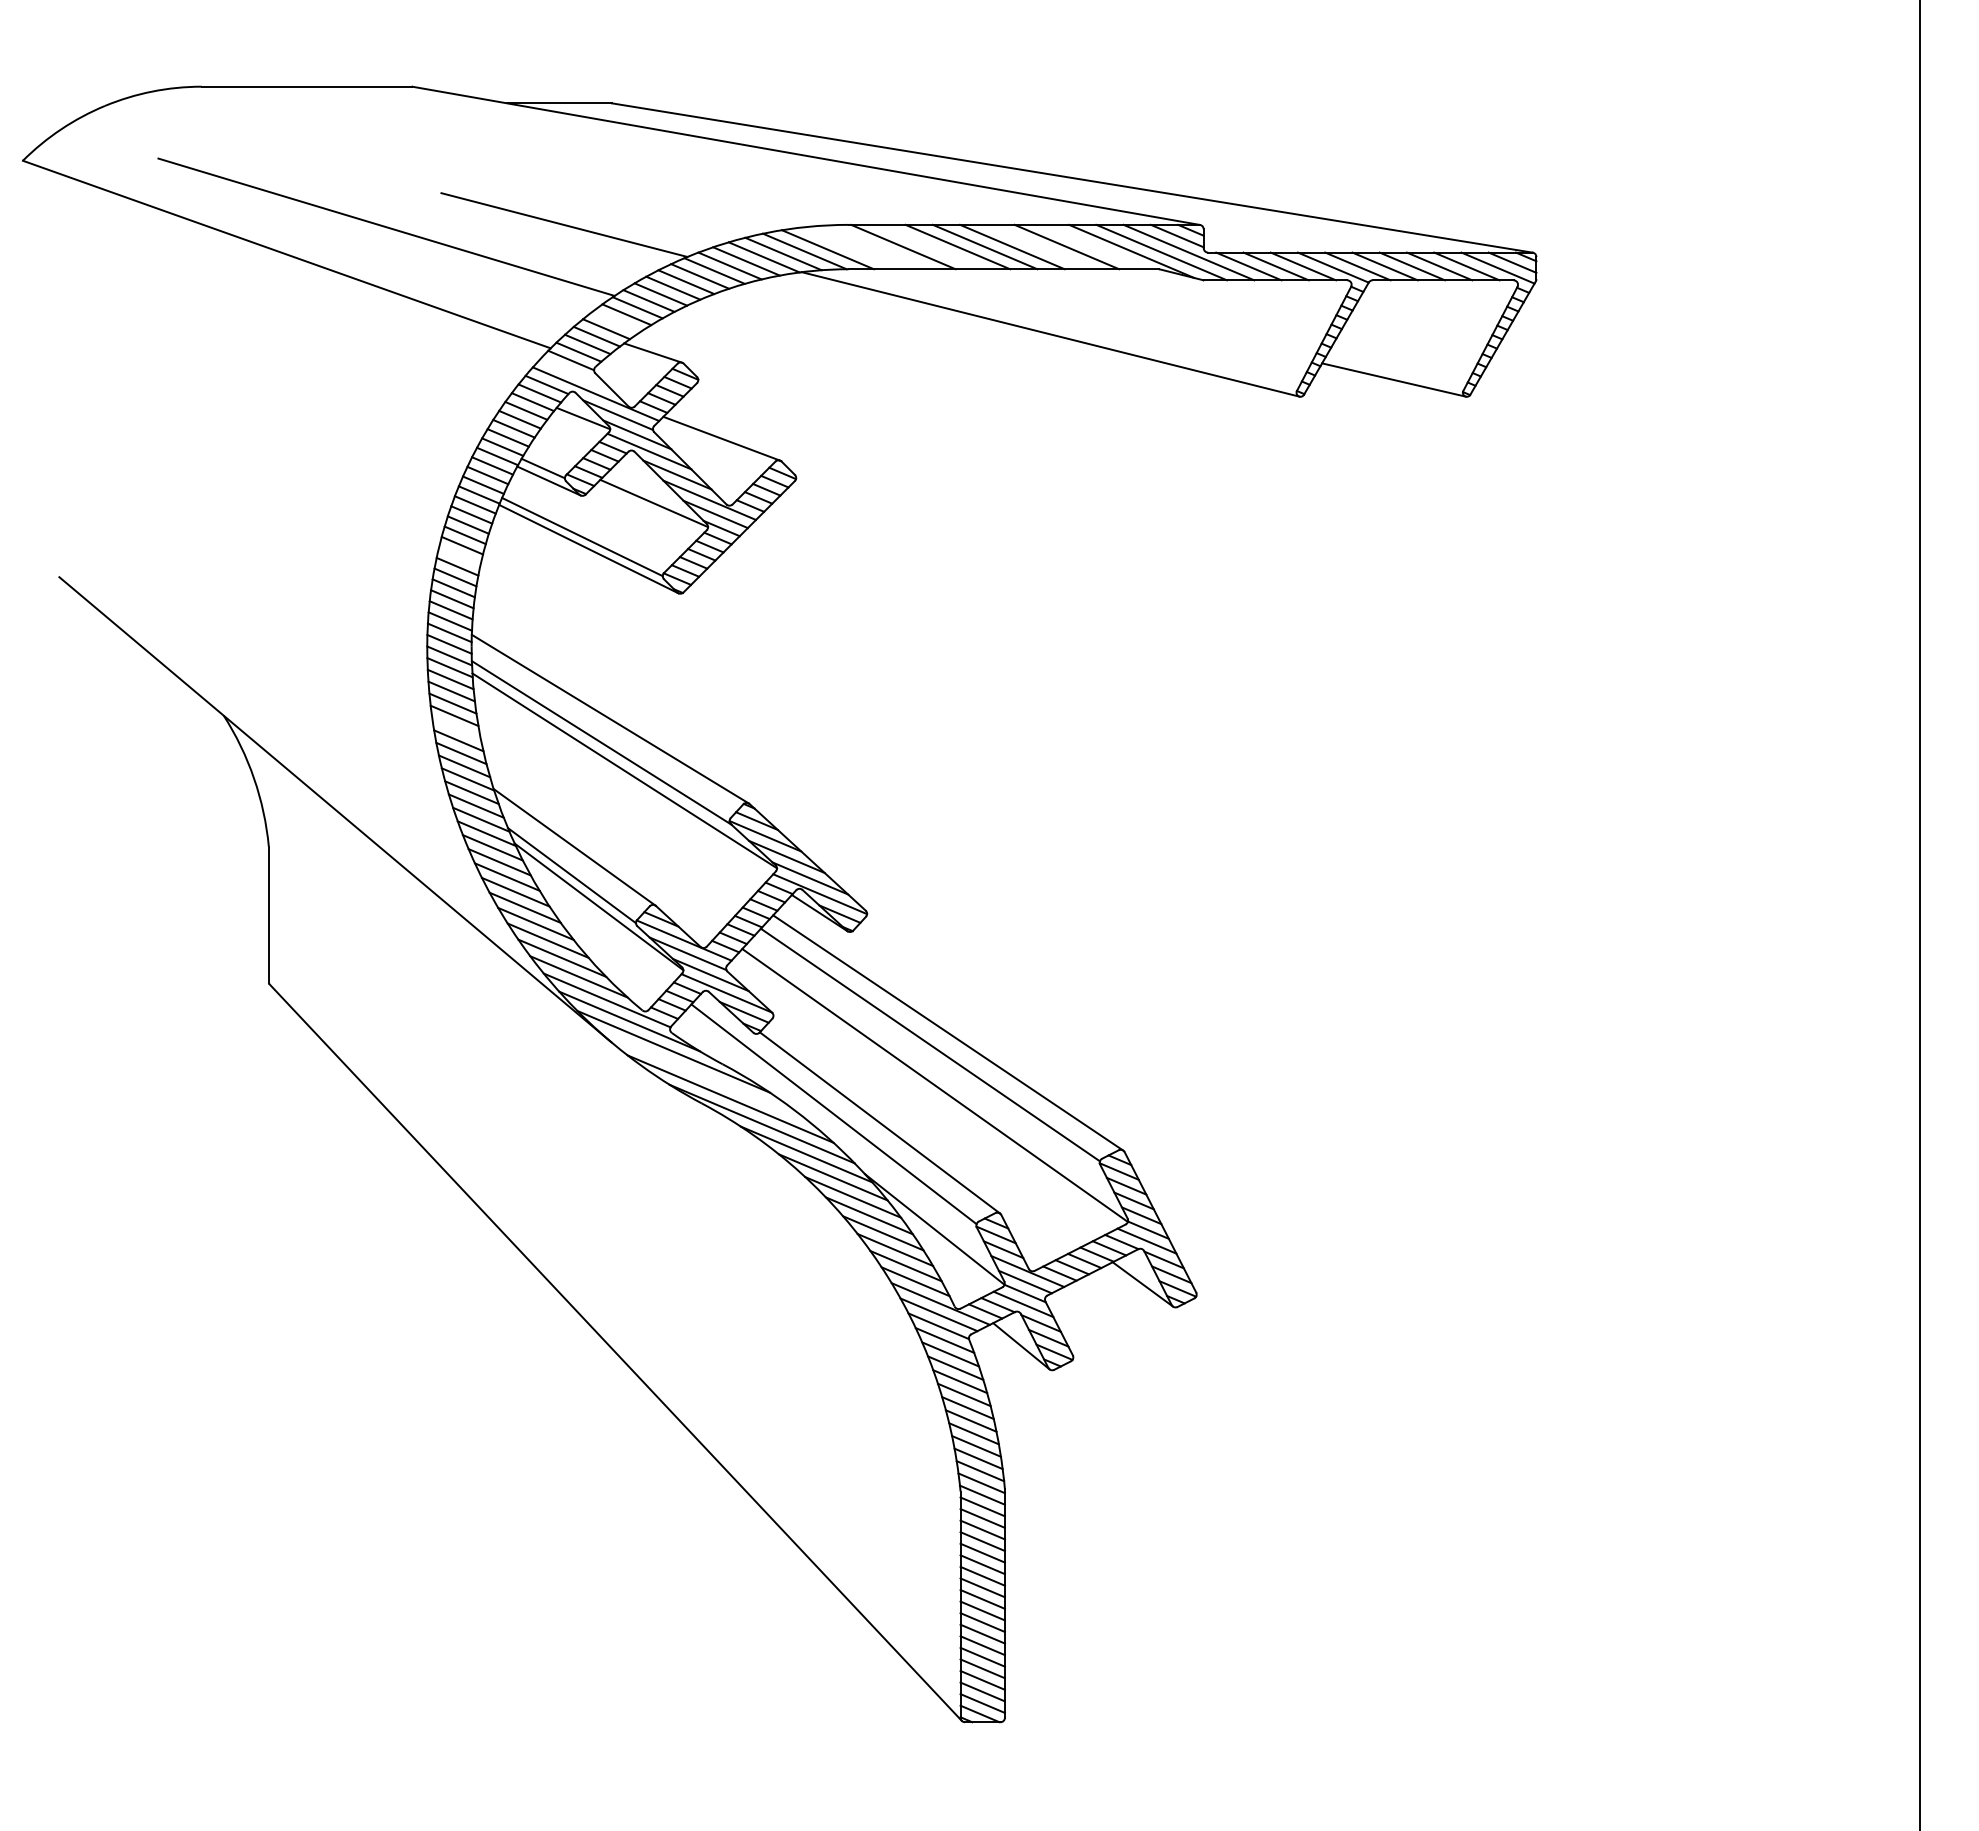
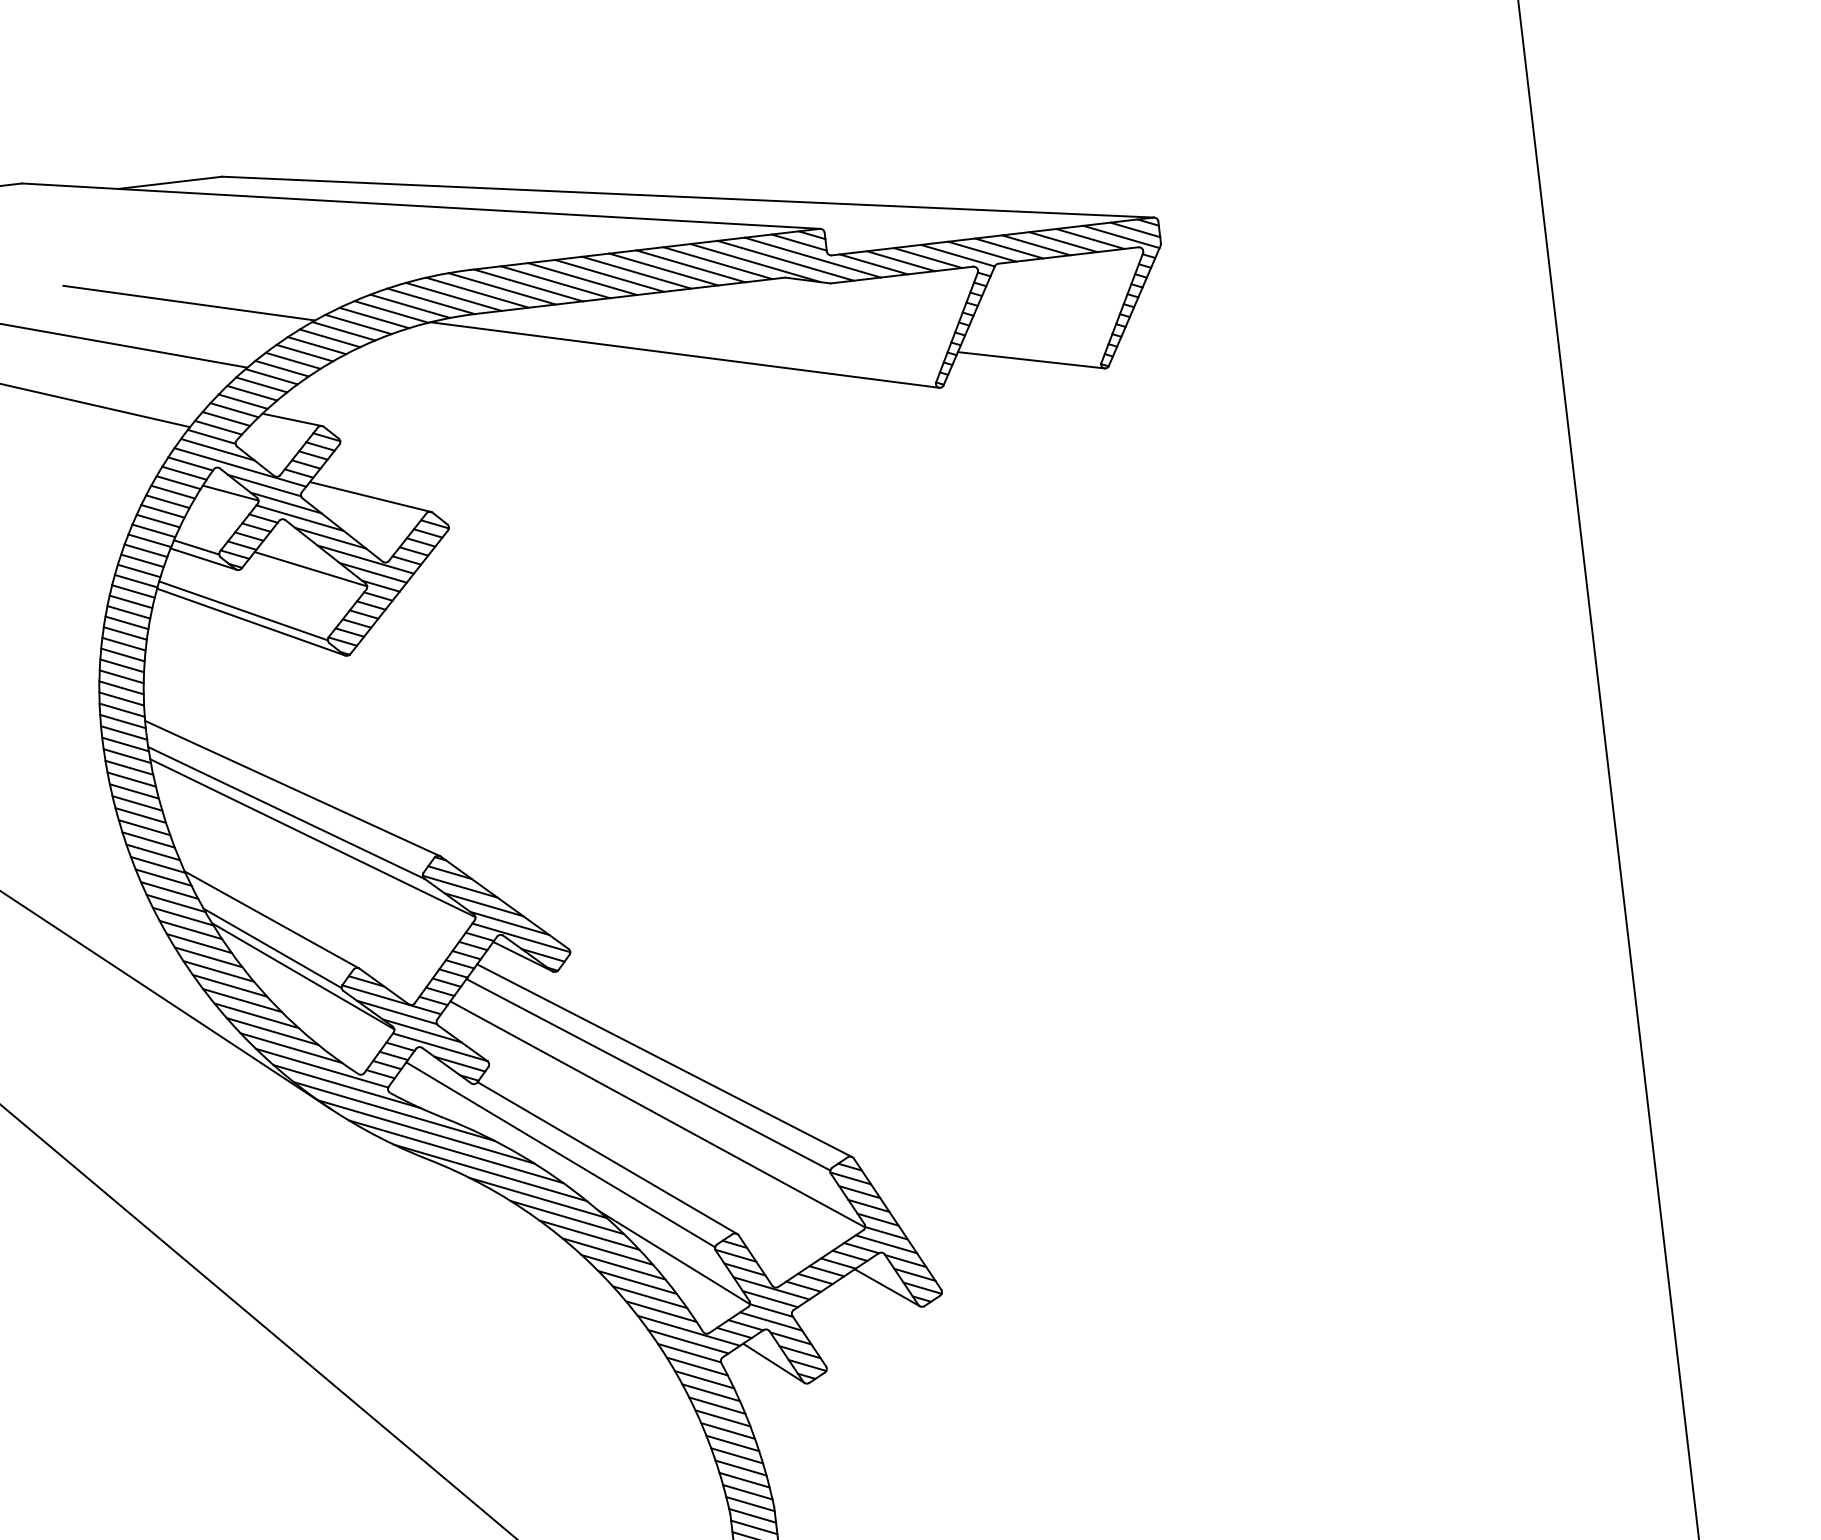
line: (930, 246) -> (555, 281), added
line: (1039, 246) -> (663, 269), added
line: (1093, 246) -> (717, 262), added
line: (876, 247) -> (501, 289), added
line: (851, 248) -> (477, 292), added
line: (616, 321) -> (252, 392), added
line: (575, 374) -> (217, 450), added
line: (459, 555) -> (123, 643), added
line: (456, 727) -> (140, 814), added
line: (703, 1075) -> (426, 1131), added

